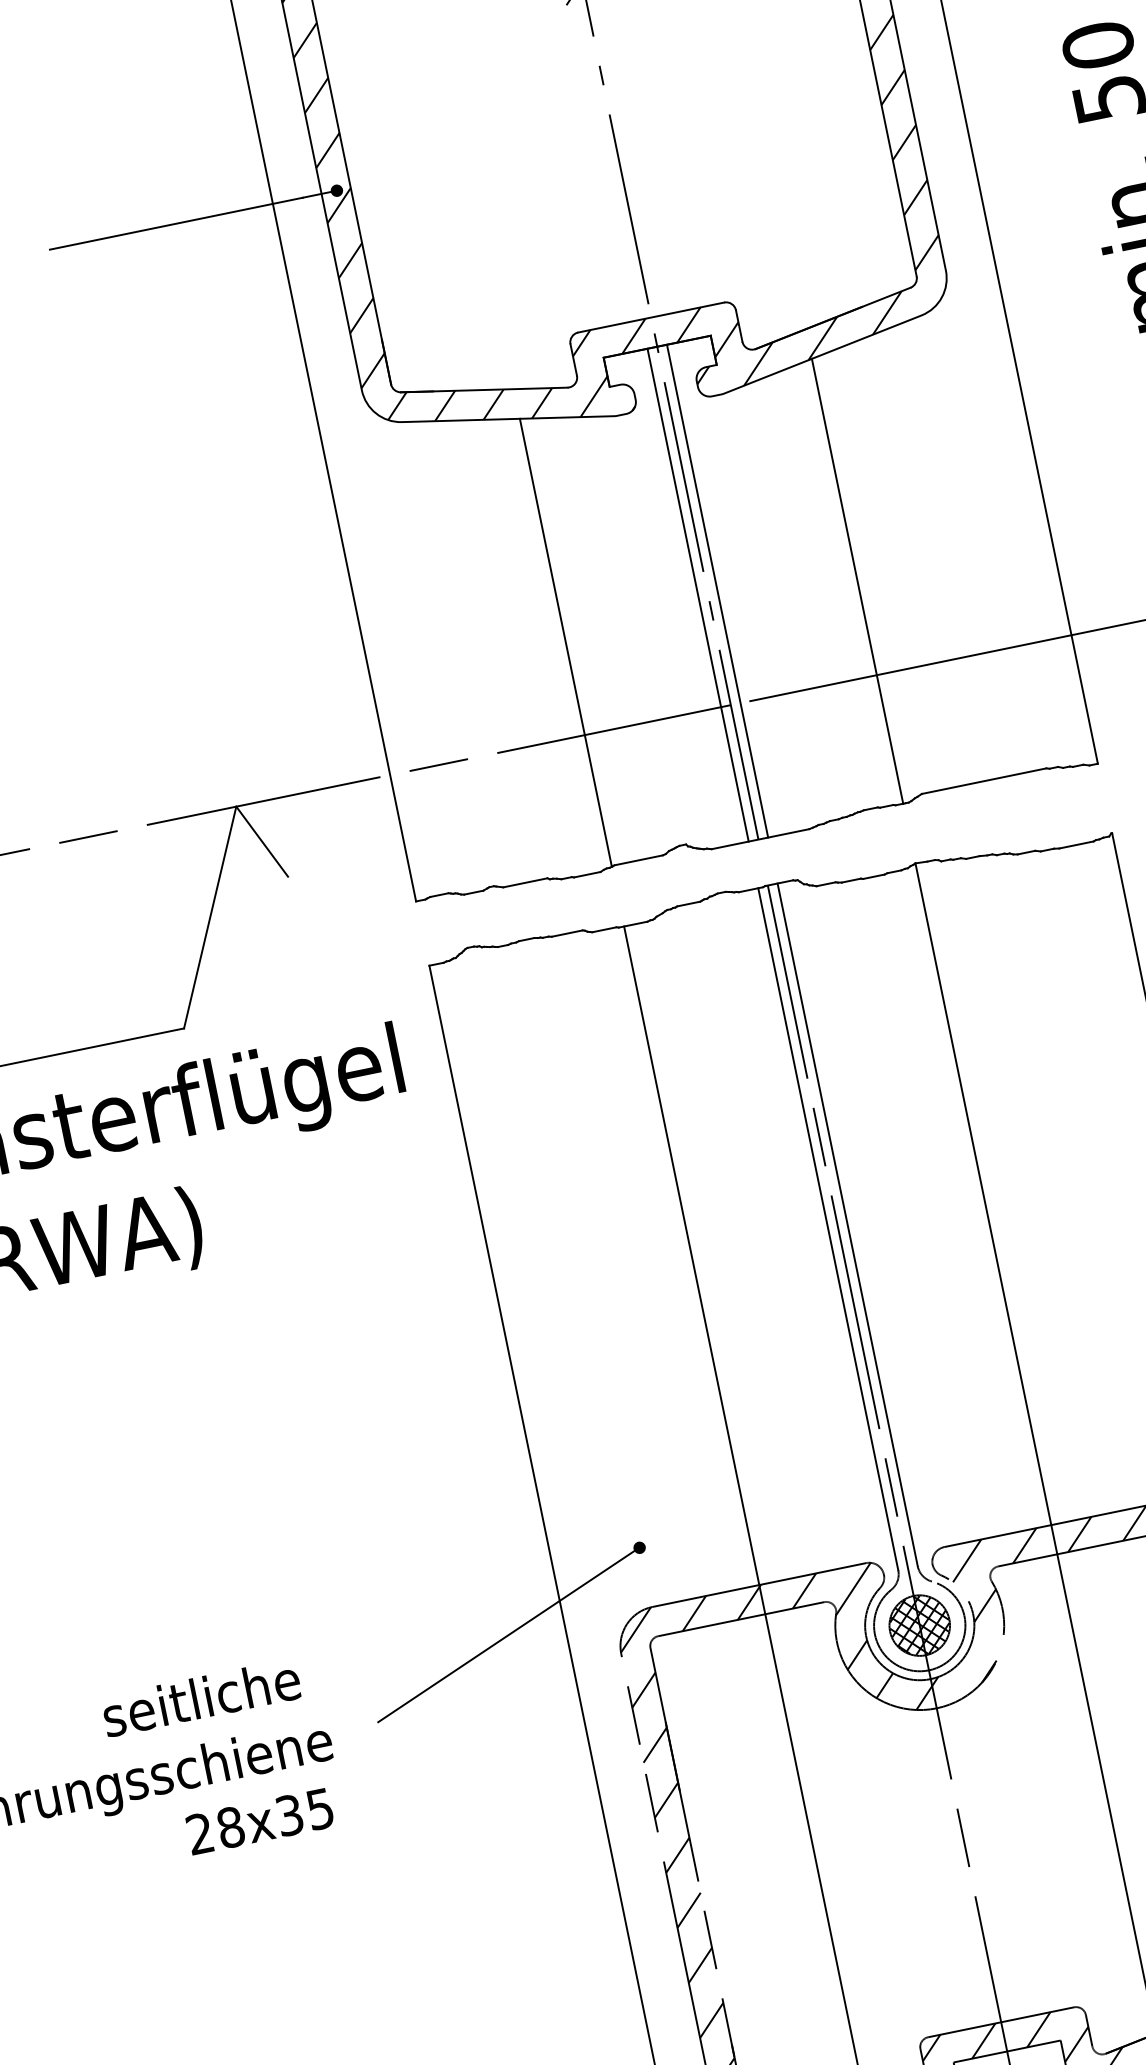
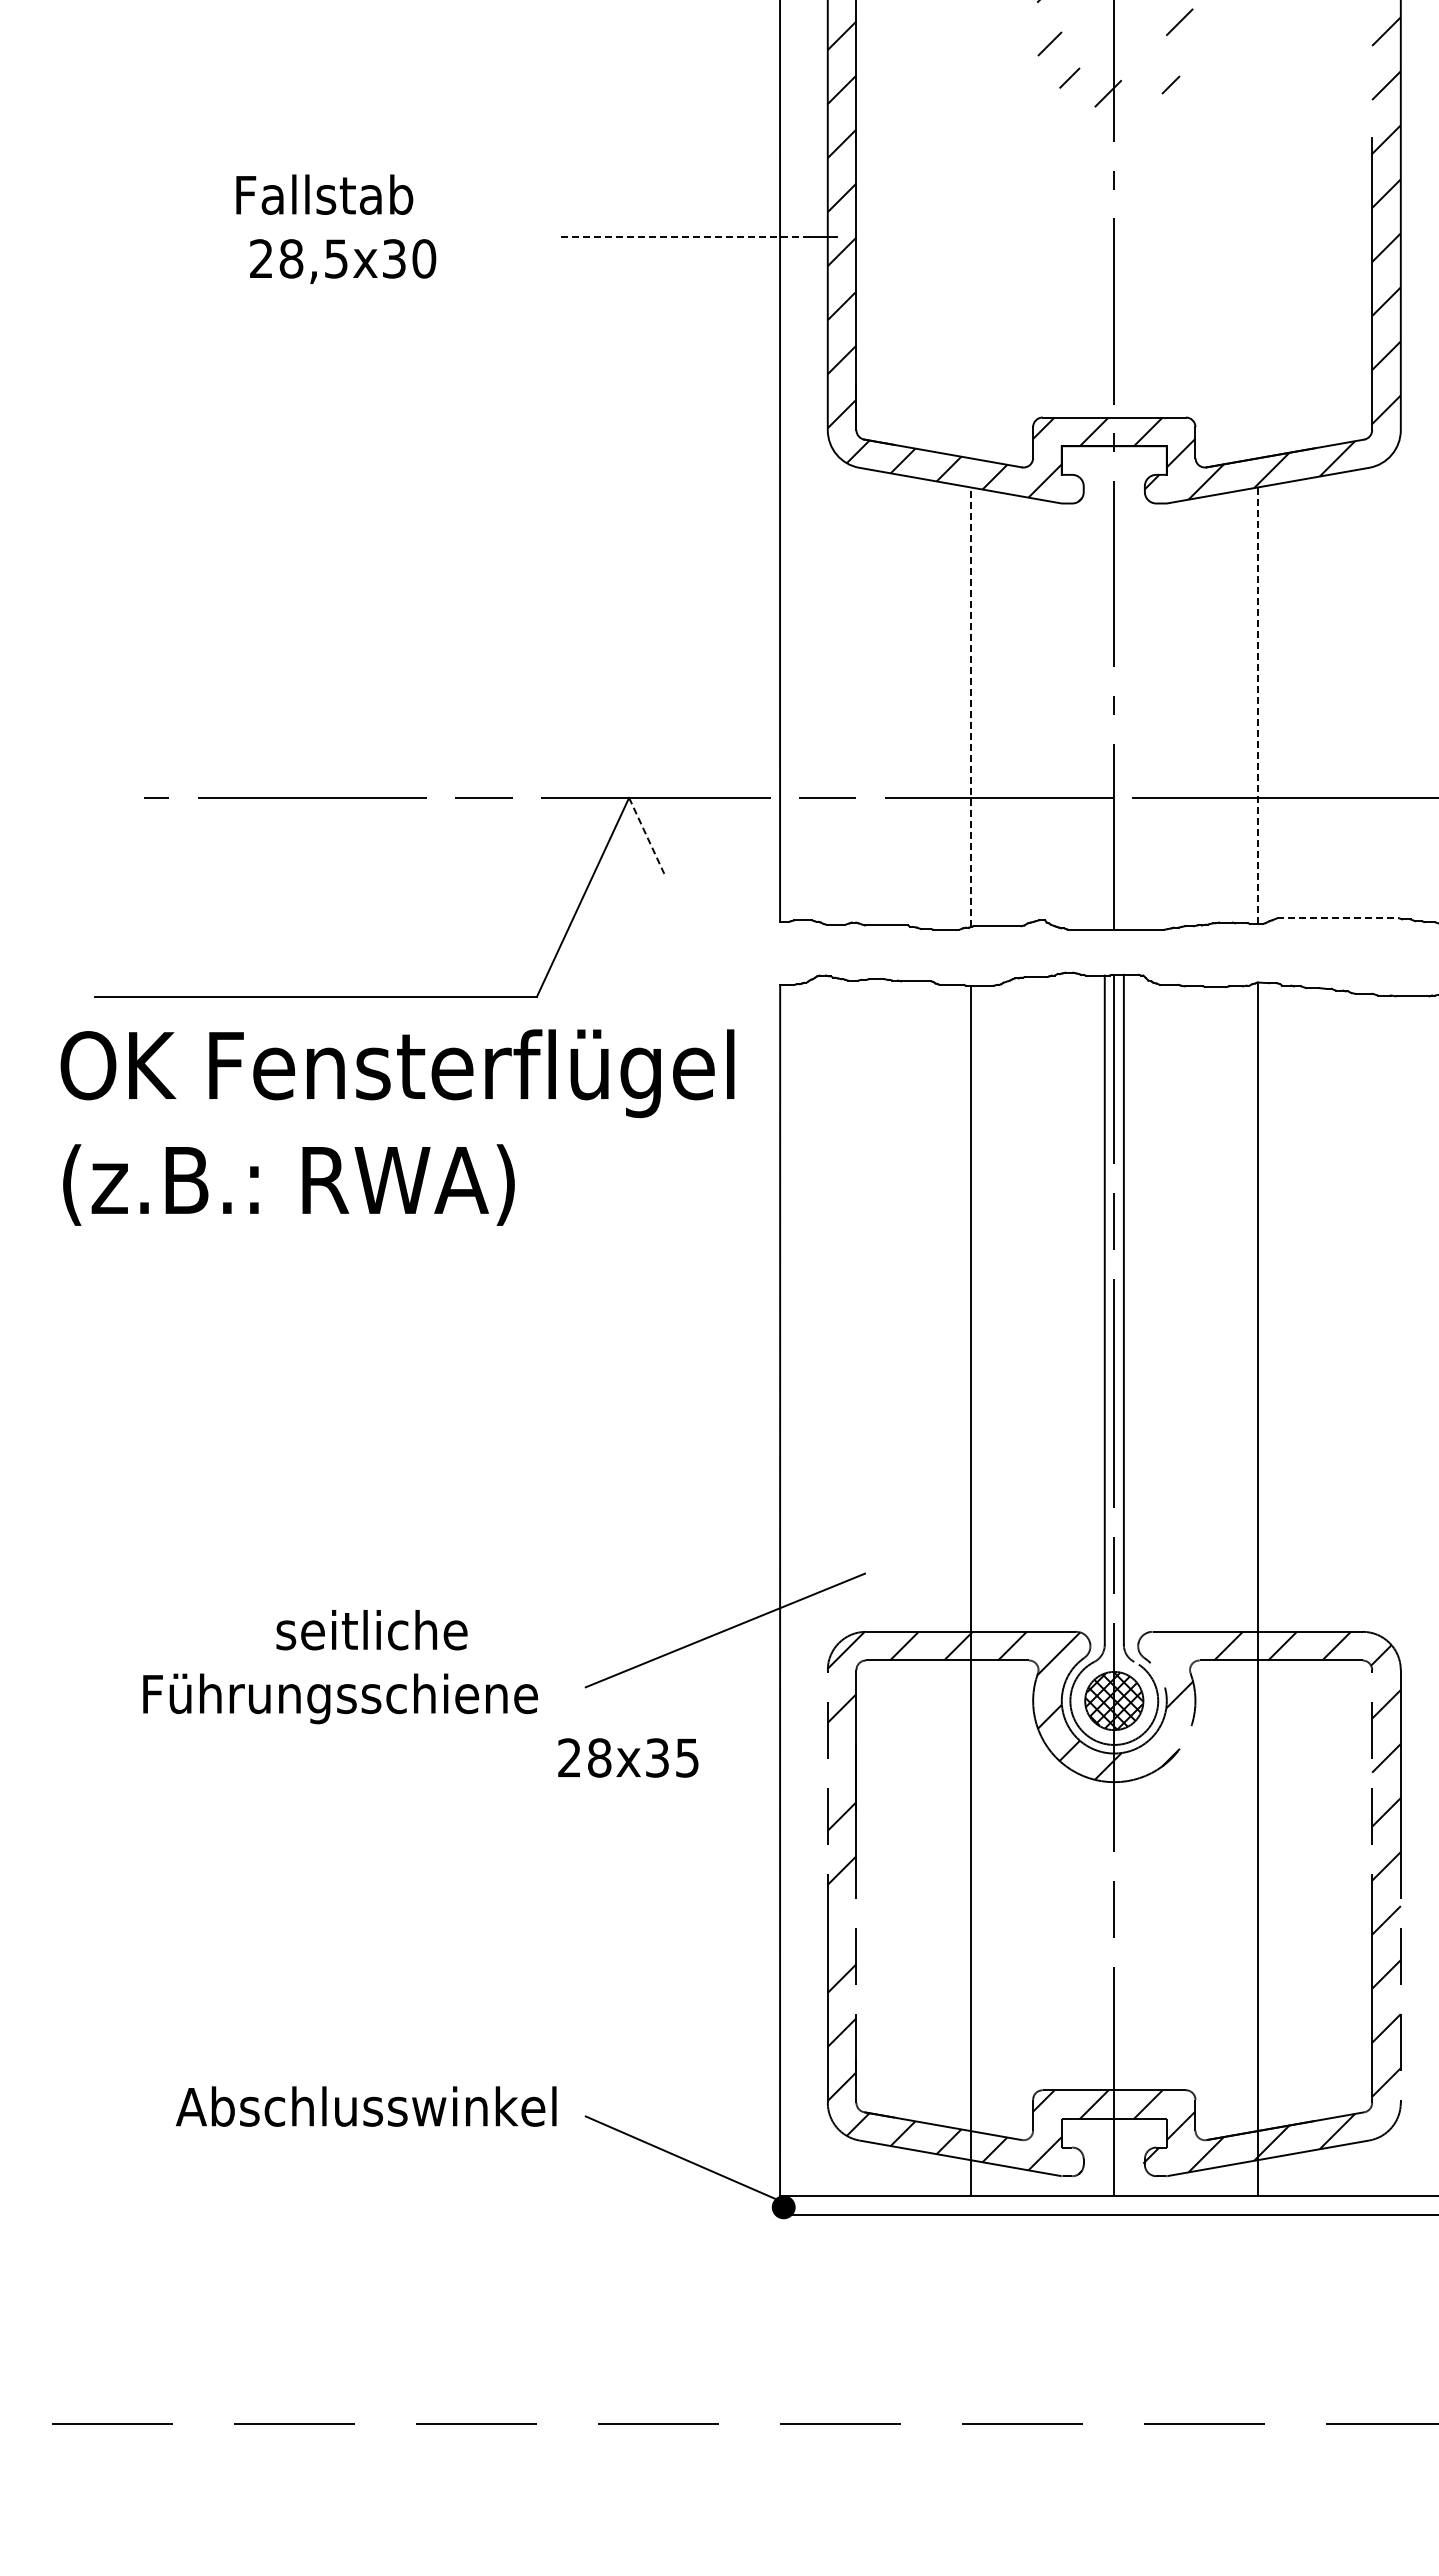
fill: (336, 190) -> (842, 237), removed
line: (176, 223) -> (685, 237), solid -> dashed
line: (857, 581) -> (1257, 705), solid -> dashed
line: (717, 590) -> (1123, 687), removed
line: (697, 594) -> (1104, 687), removed
line: (566, 642) -> (971, 707), solid -> dashed
line: (984, 781) -> (1338, 918), solid -> dashed
line: (261, 841) -> (646, 835), solid -> dashed
fill: (639, 1547) -> (865, 1573), removed
line: (967, 1560) -> (1171, 1648), removed
text: (200, 1698) -> (371, 1630), moved
line: (654, 1745) -> (841, 1762), removed
text: (260, 1820) -> (628, 1757), moved
line: (688, 1910) -> (841, 1924), removed

